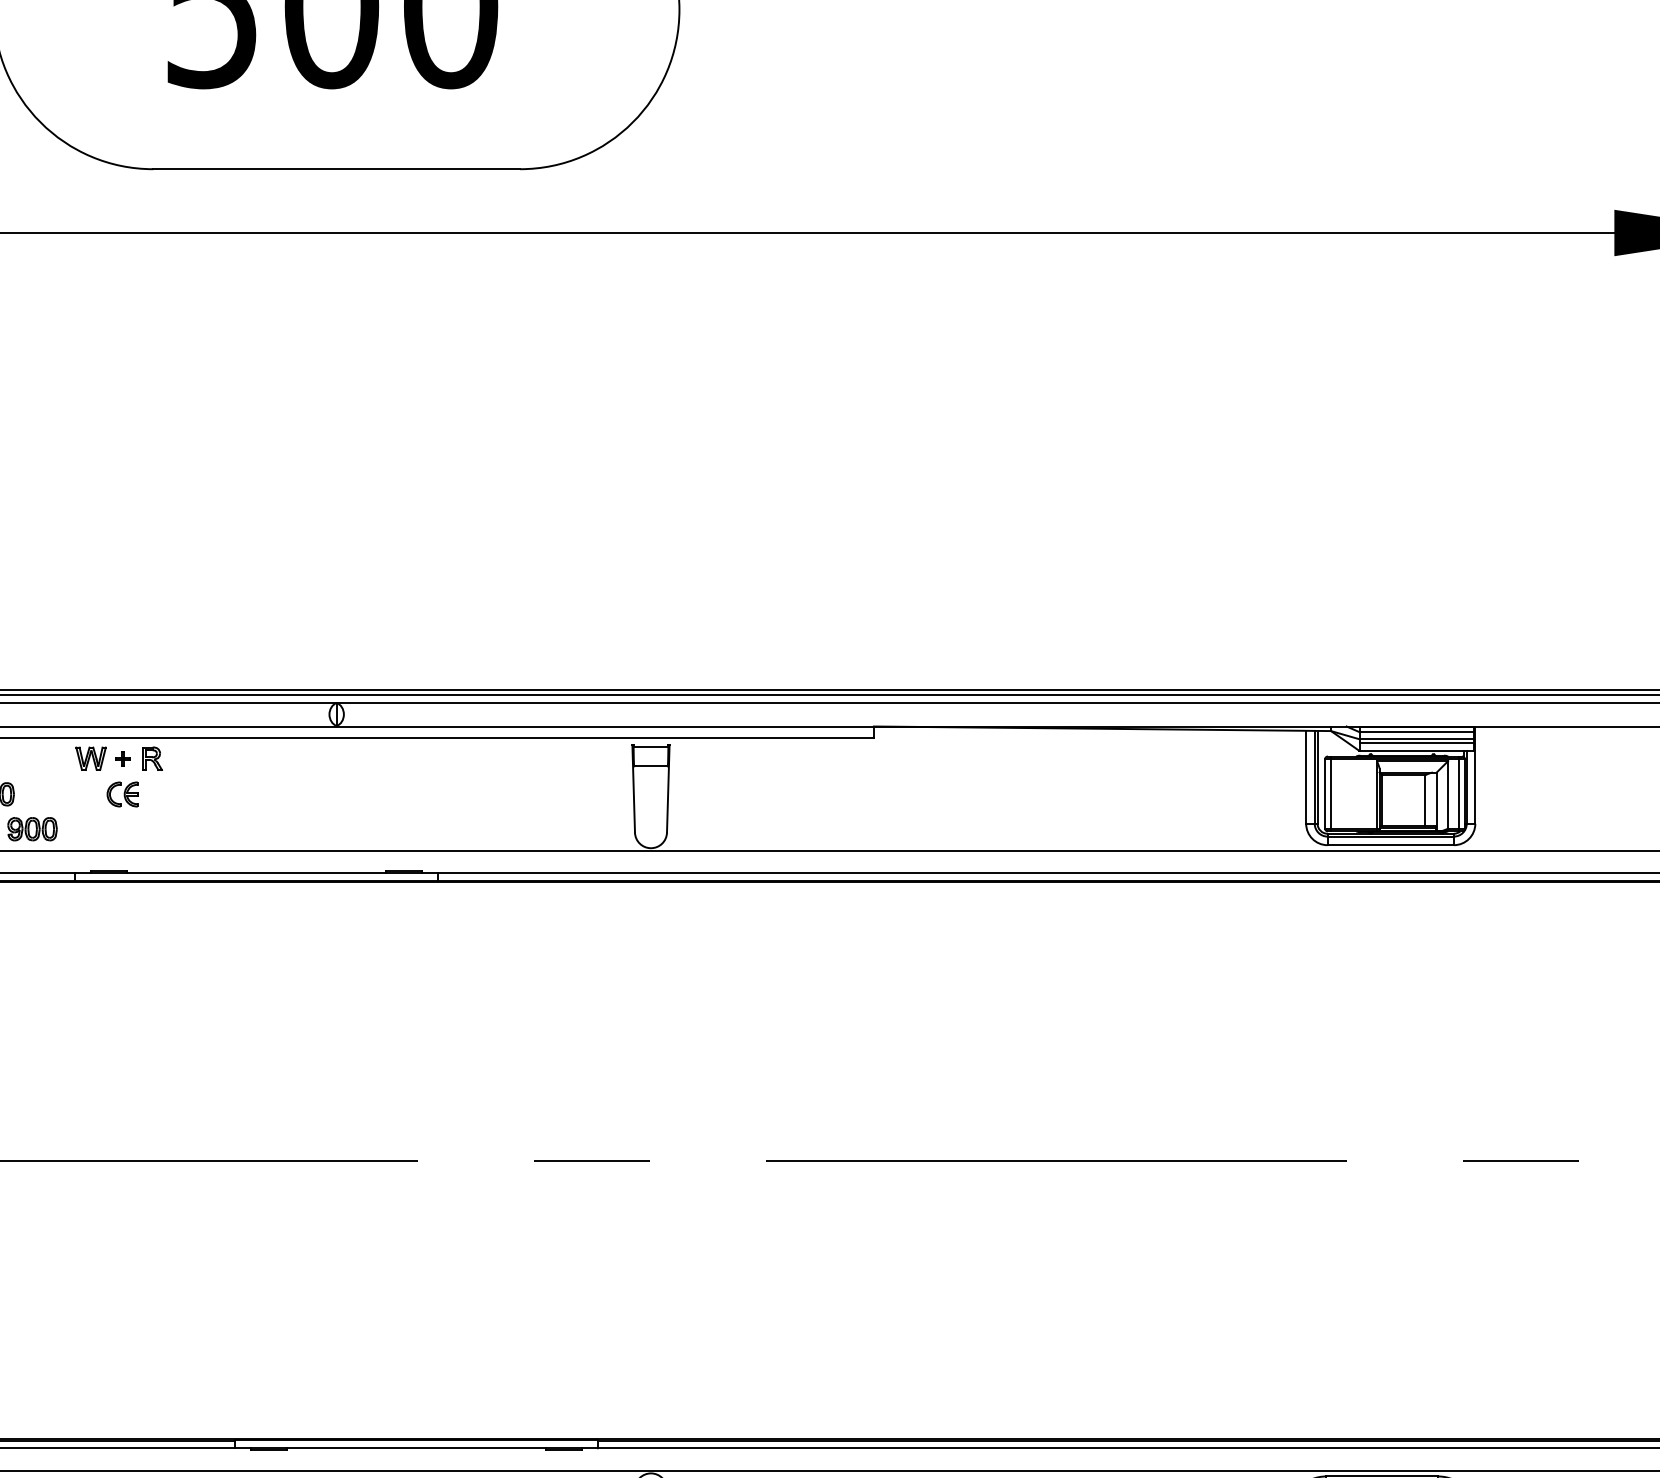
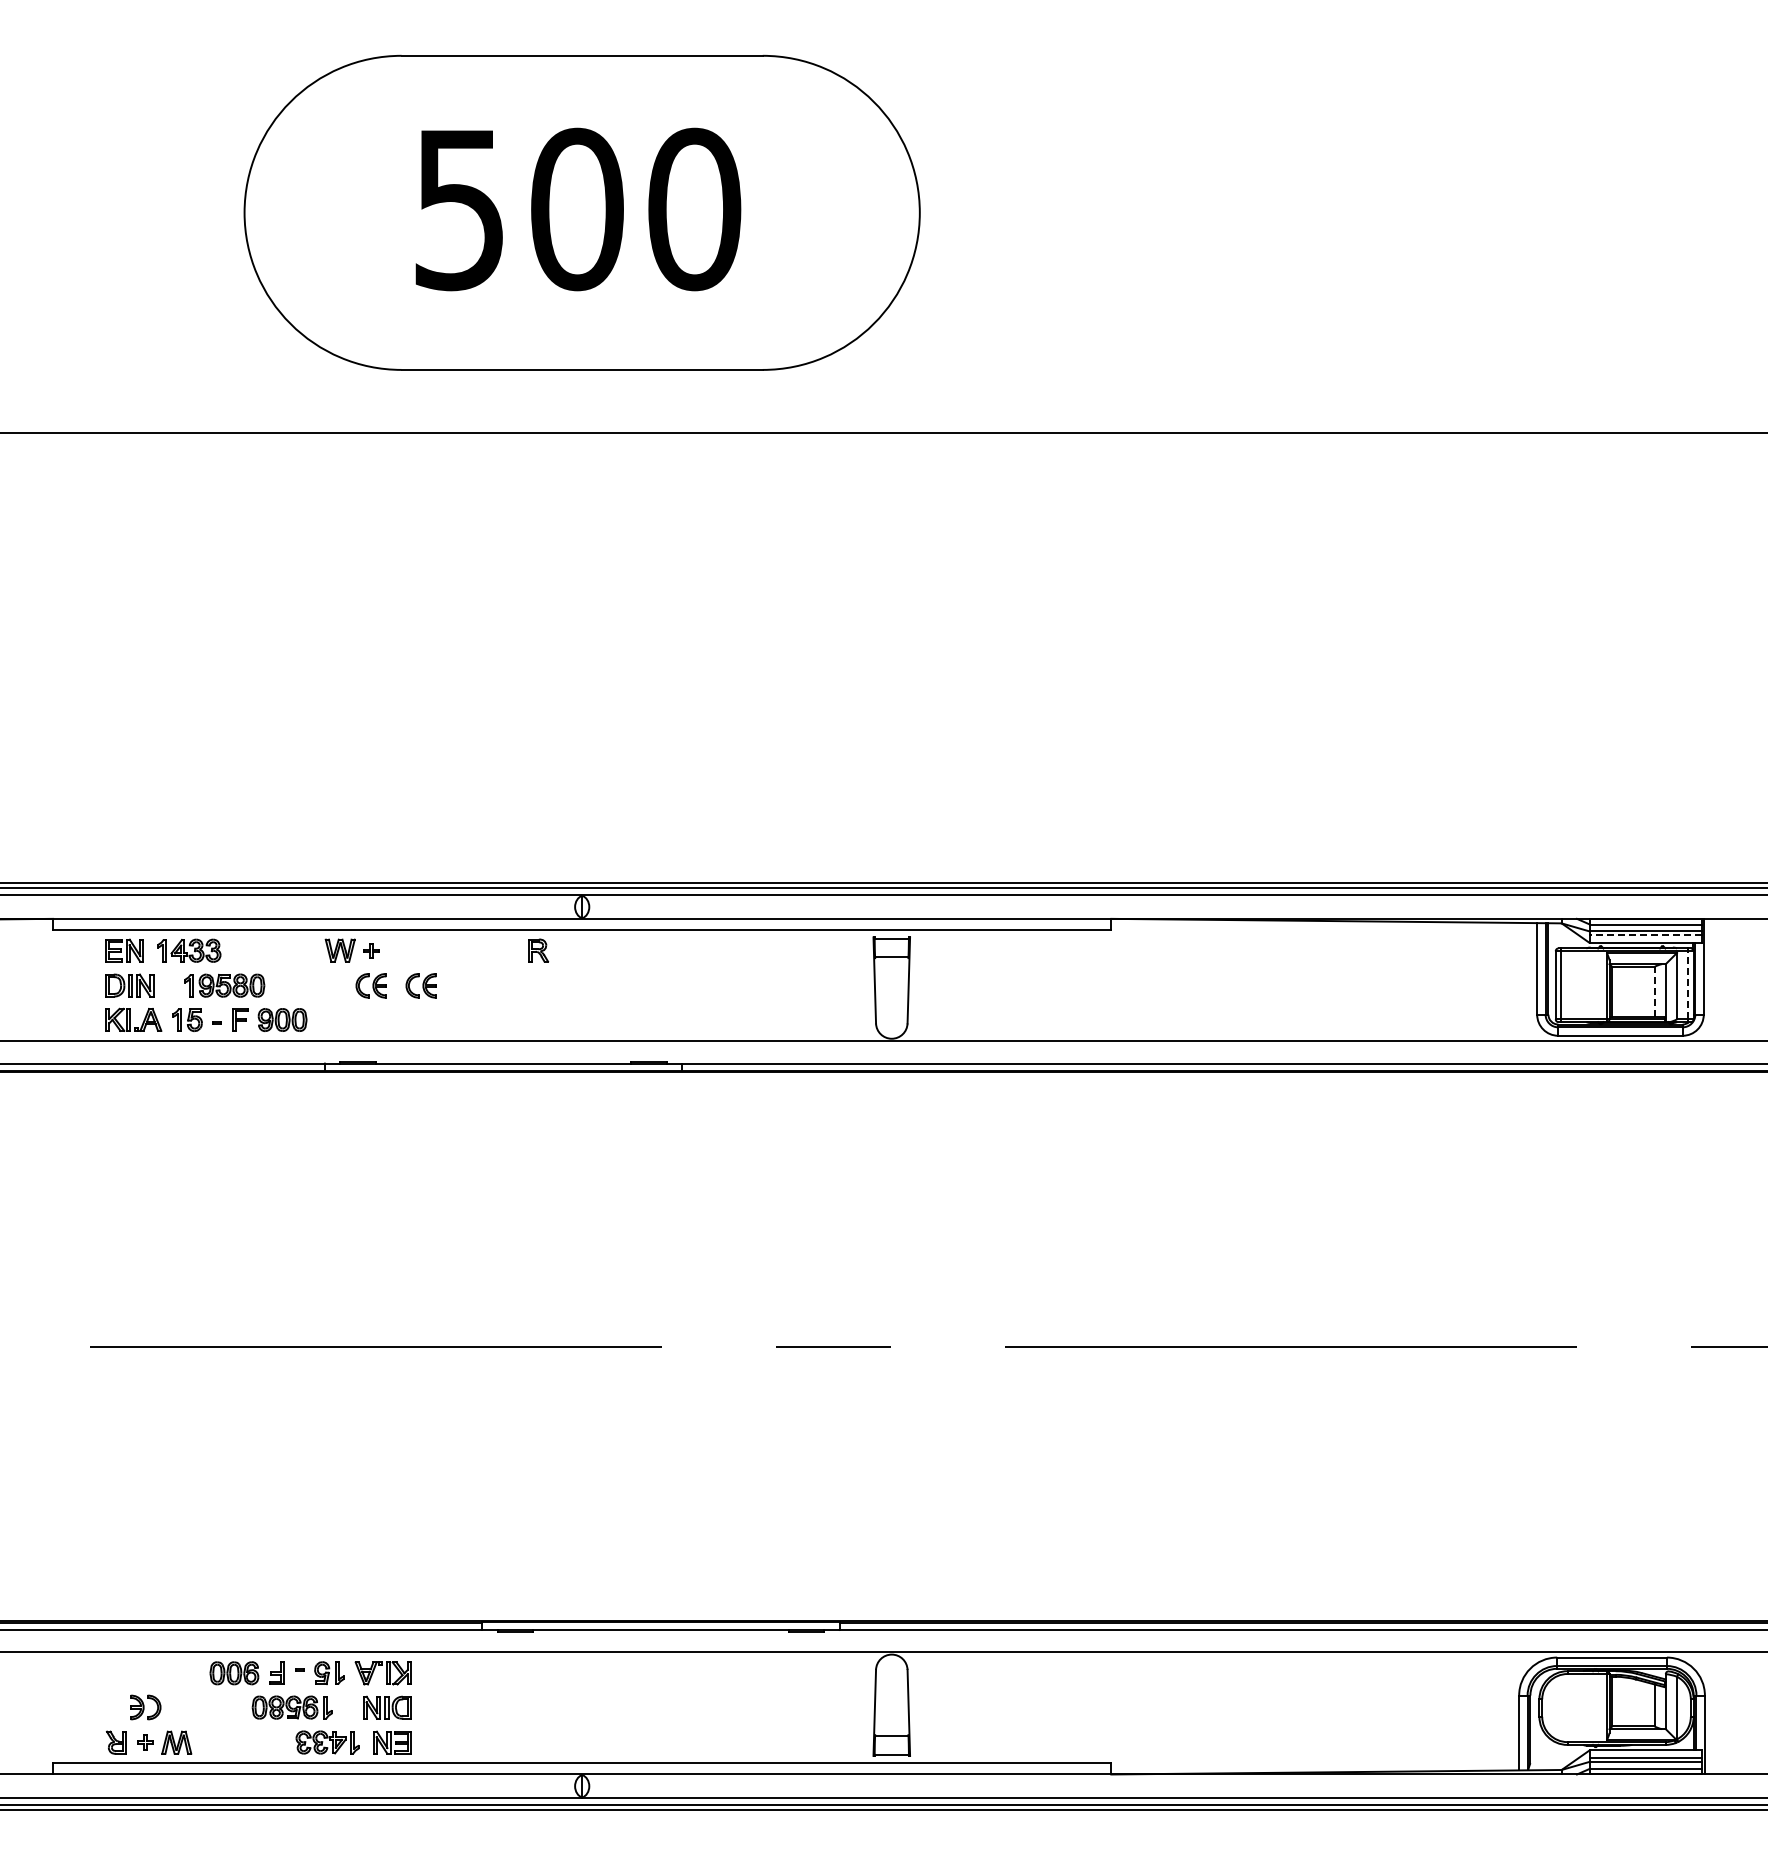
line: (1416, 743) -> (1645, 935), solid -> dashed
part: (152, 758) -> (538, 950), moved
line: (1459, 793) -> (1688, 984), solid -> dashed
part: (172, 794) -> (420, 985), added
line: (1425, 800) -> (1654, 991), solid -> dashed

